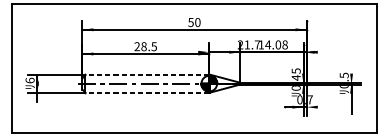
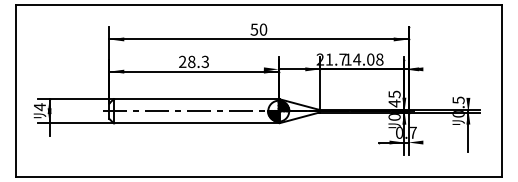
text: (154, 46) -> (205, 61), 28.5 -> 28.3
line: (147, 74) -> (196, 99), dashed -> solid
text: (29, 80) -> (39, 107), 6 -> 4
line: (147, 92) -> (196, 123), dashed -> solid

